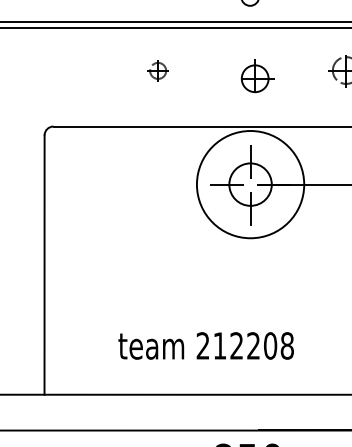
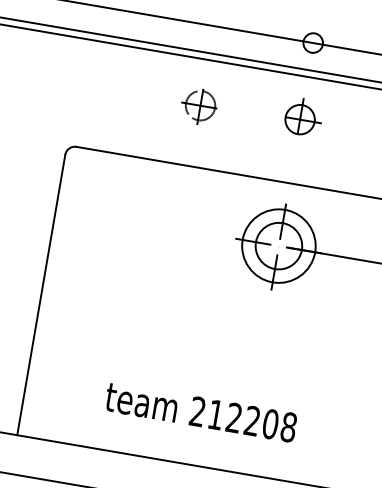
part: (157, 71) -> (199, 106), size x1.67
part: (257, 76) -> (303, 117), moved
circle: (250, 184) -> (278, 245), size x0.62

